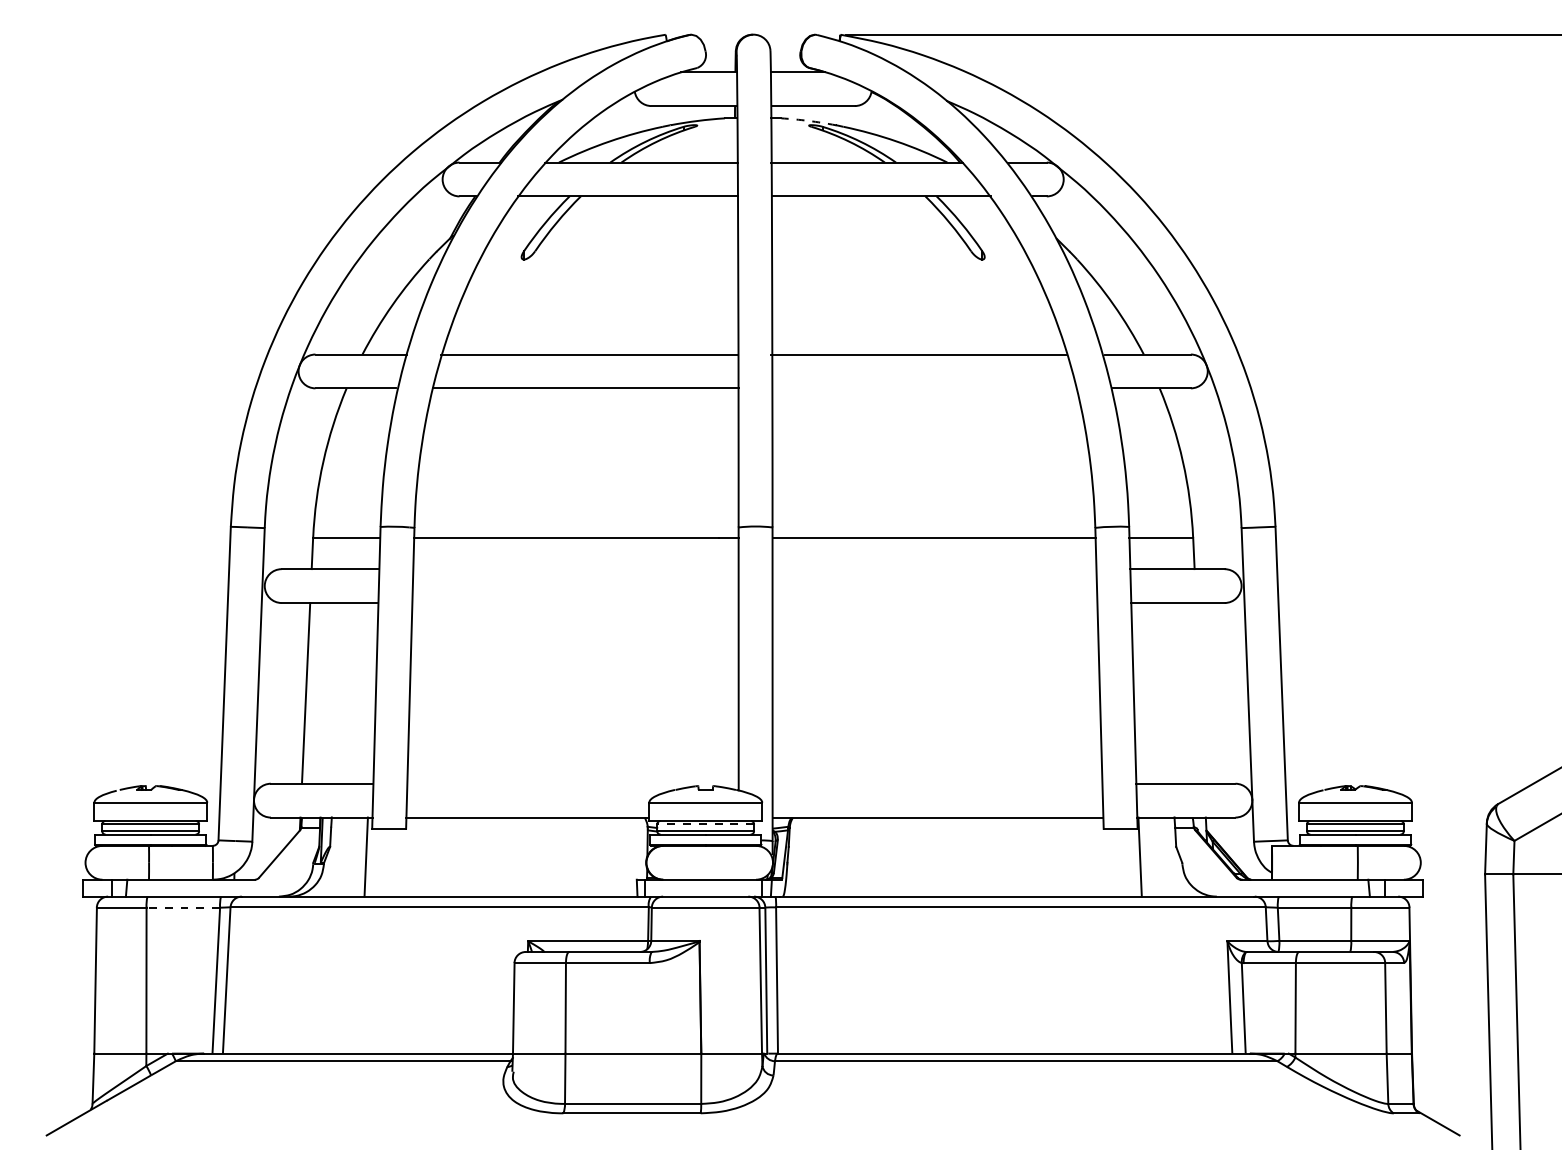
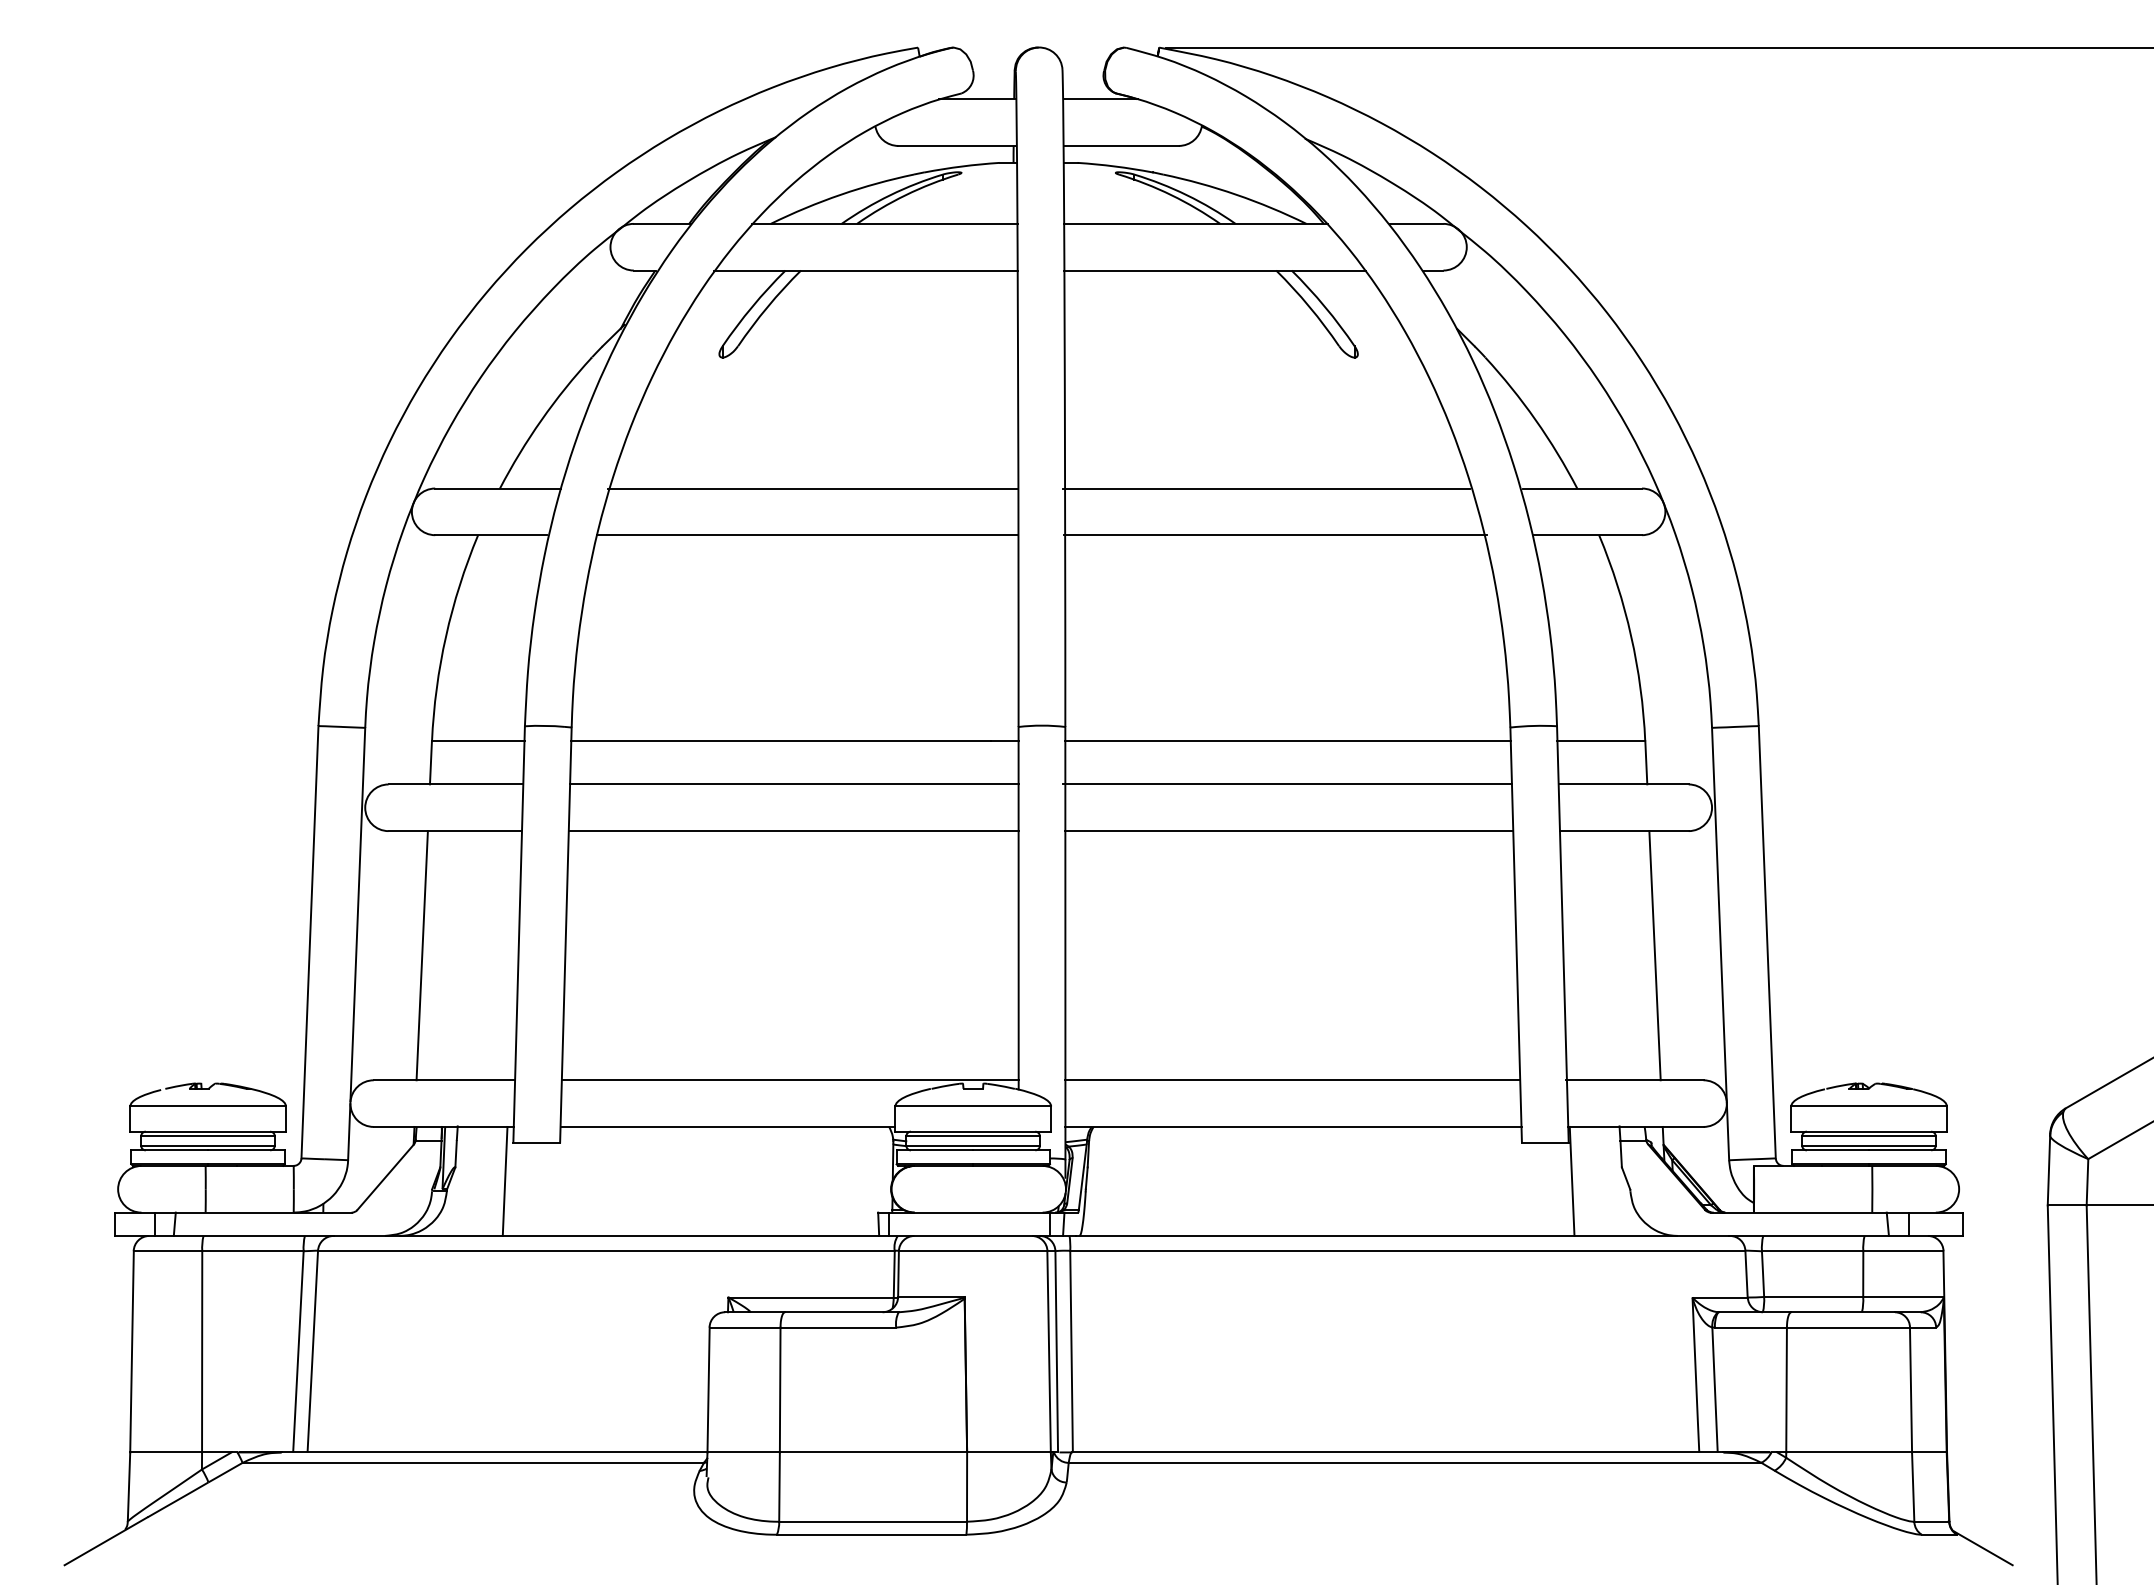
arc: (808, 120) -> (1115, 166), dashed -> solid
line: (924, 388) -> (1274, 535), added
line: (576, 569) -> (794, 784), added
line: (933, 569) -> (1287, 784), added
line: (575, 603) -> (793, 831), added
line: (935, 603) -> (1289, 831), added
line: (1199, 693) -> (1654, 955), added
line: (572, 783) -> (789, 1080), added
line: (937, 783) -> (1292, 1080), added
line: (705, 824) -> (973, 1136), dashed -> solid
line: (182, 907) -> (252, 1251), dashed -> solid

